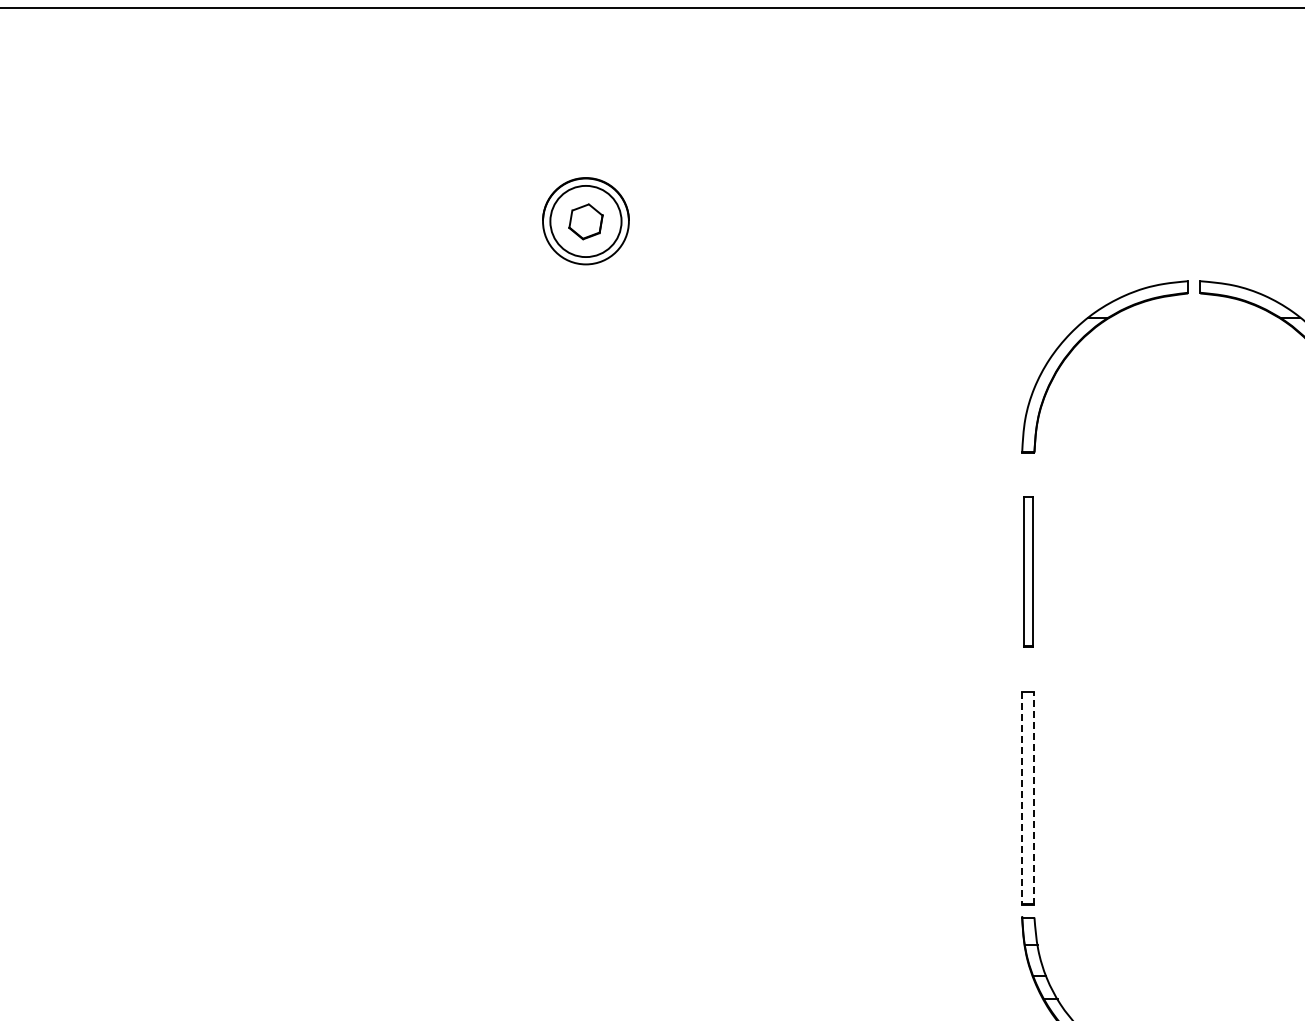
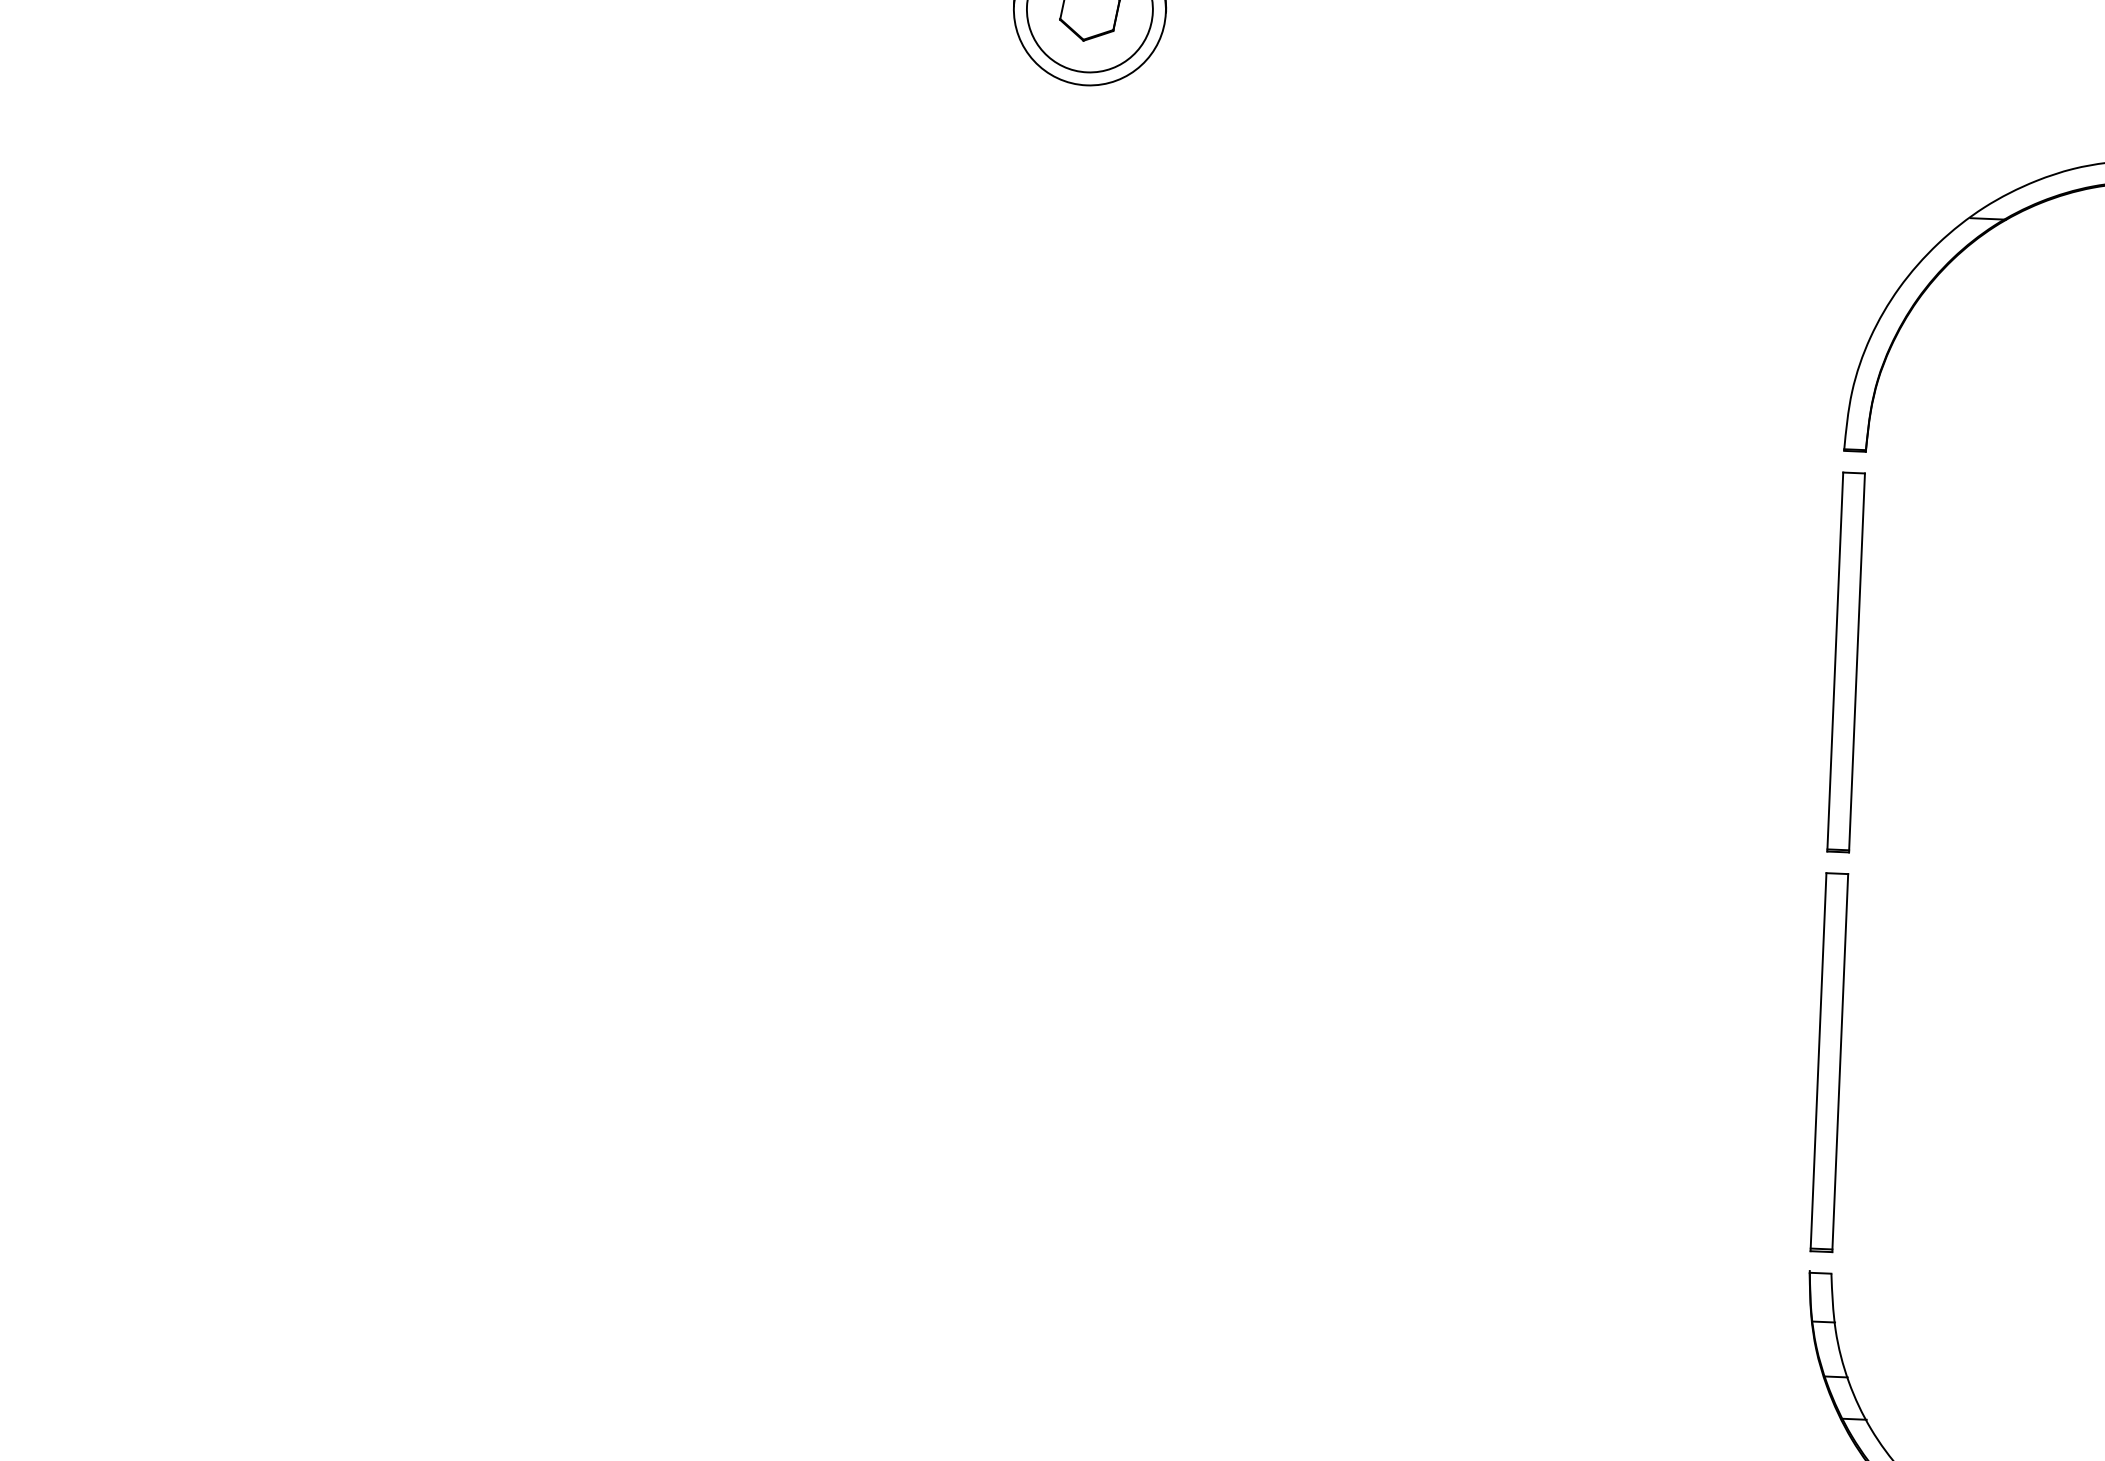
part: (1027, 571) -> (1844, 661), size x1.43
line: (1022, 798) -> (1819, 1062), dashed -> solid
line: (1034, 798) -> (1840, 1063), dashed -> solid

